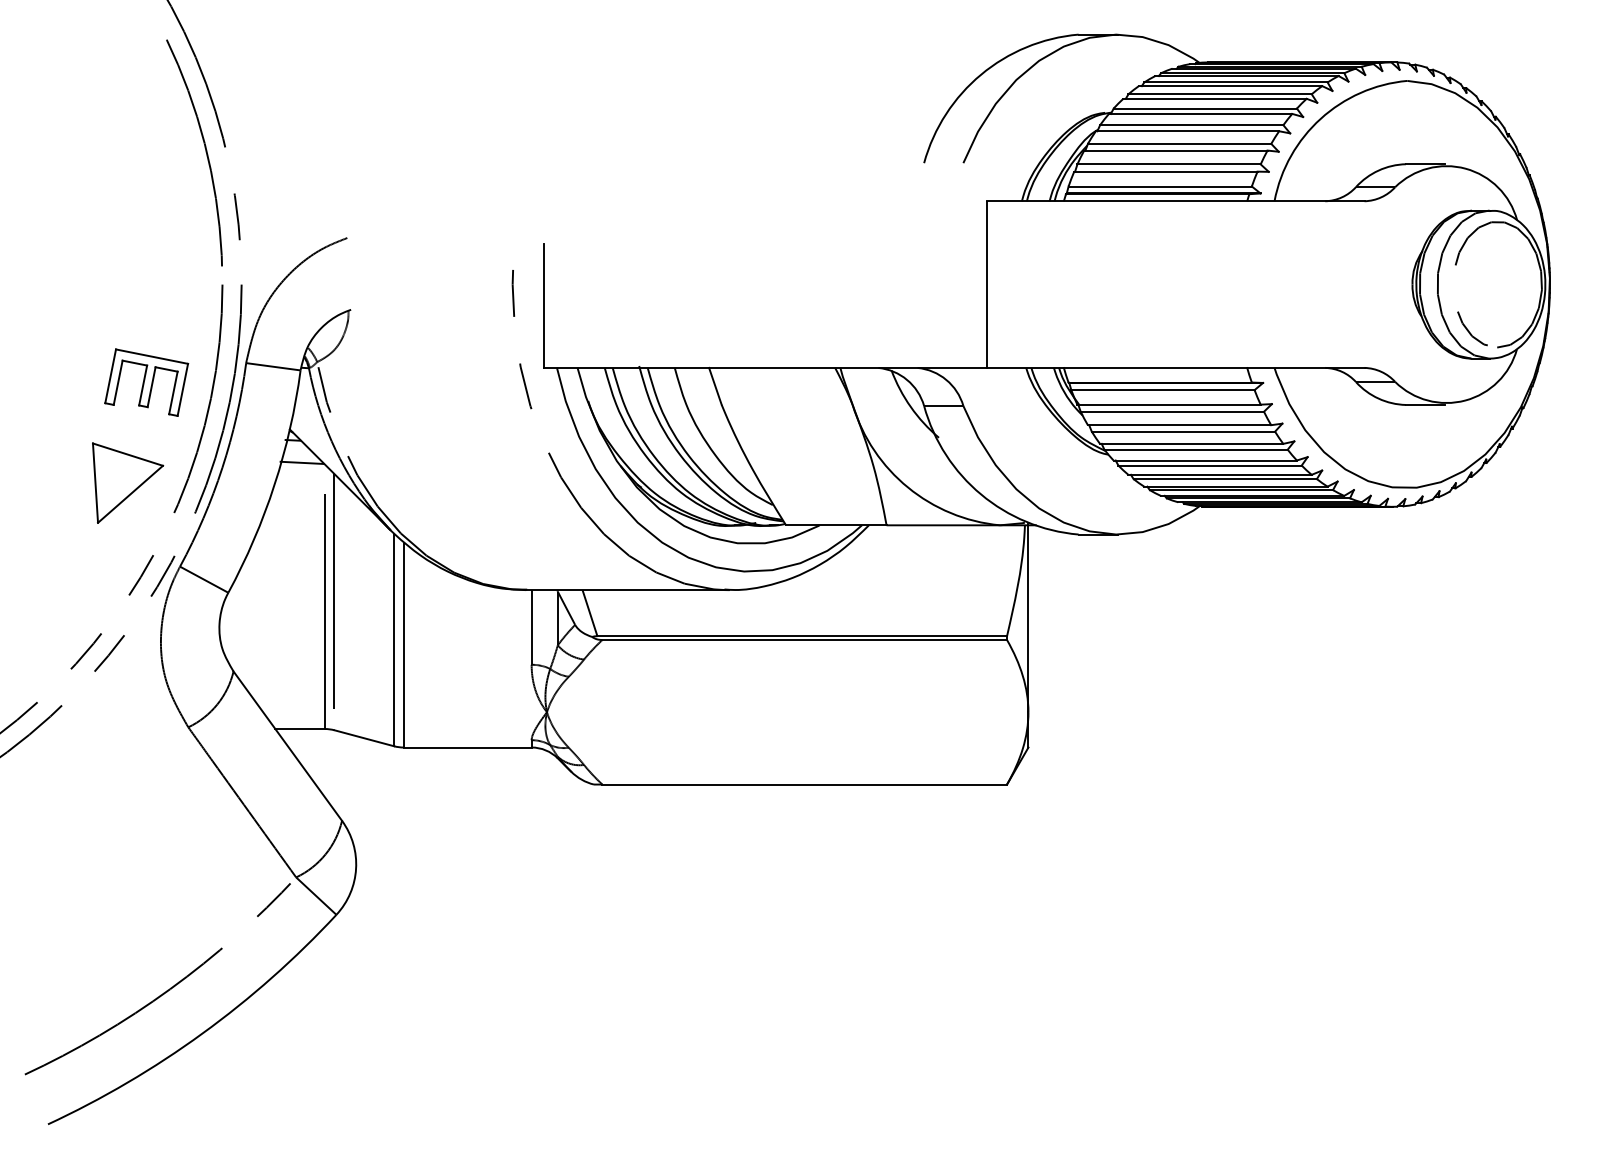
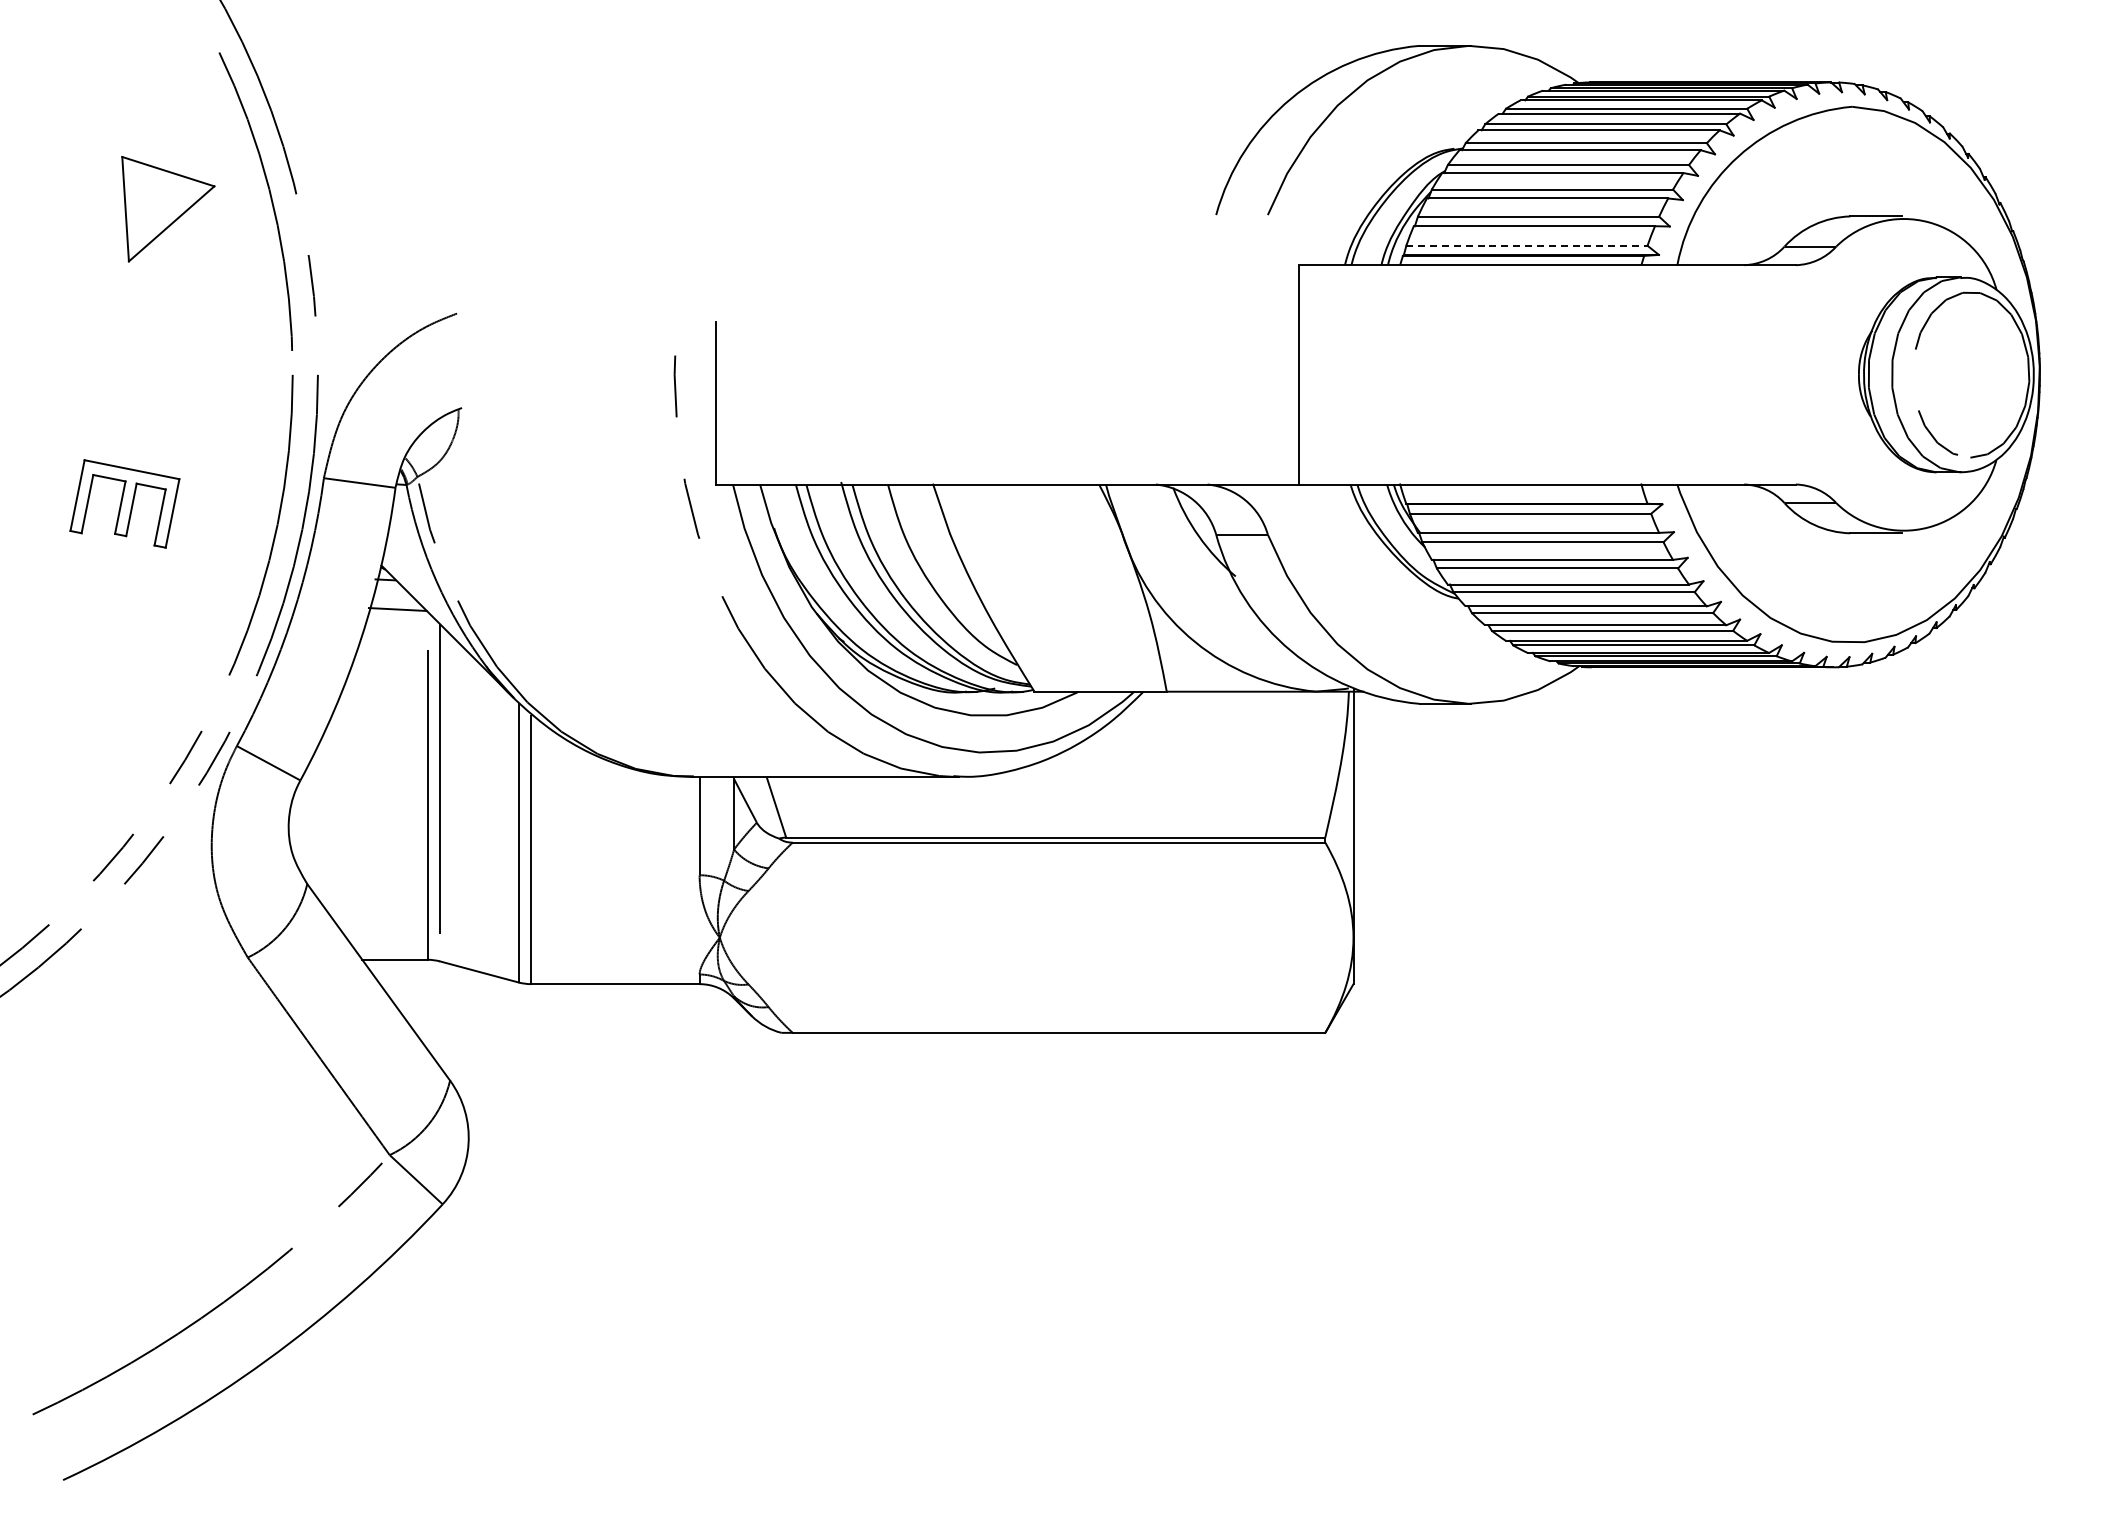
line: (1159, 186) -> (1526, 245), solid -> dashed
part: (146, 382) -> (124, 503), moved
part: (128, 483) -> (168, 209), moved

